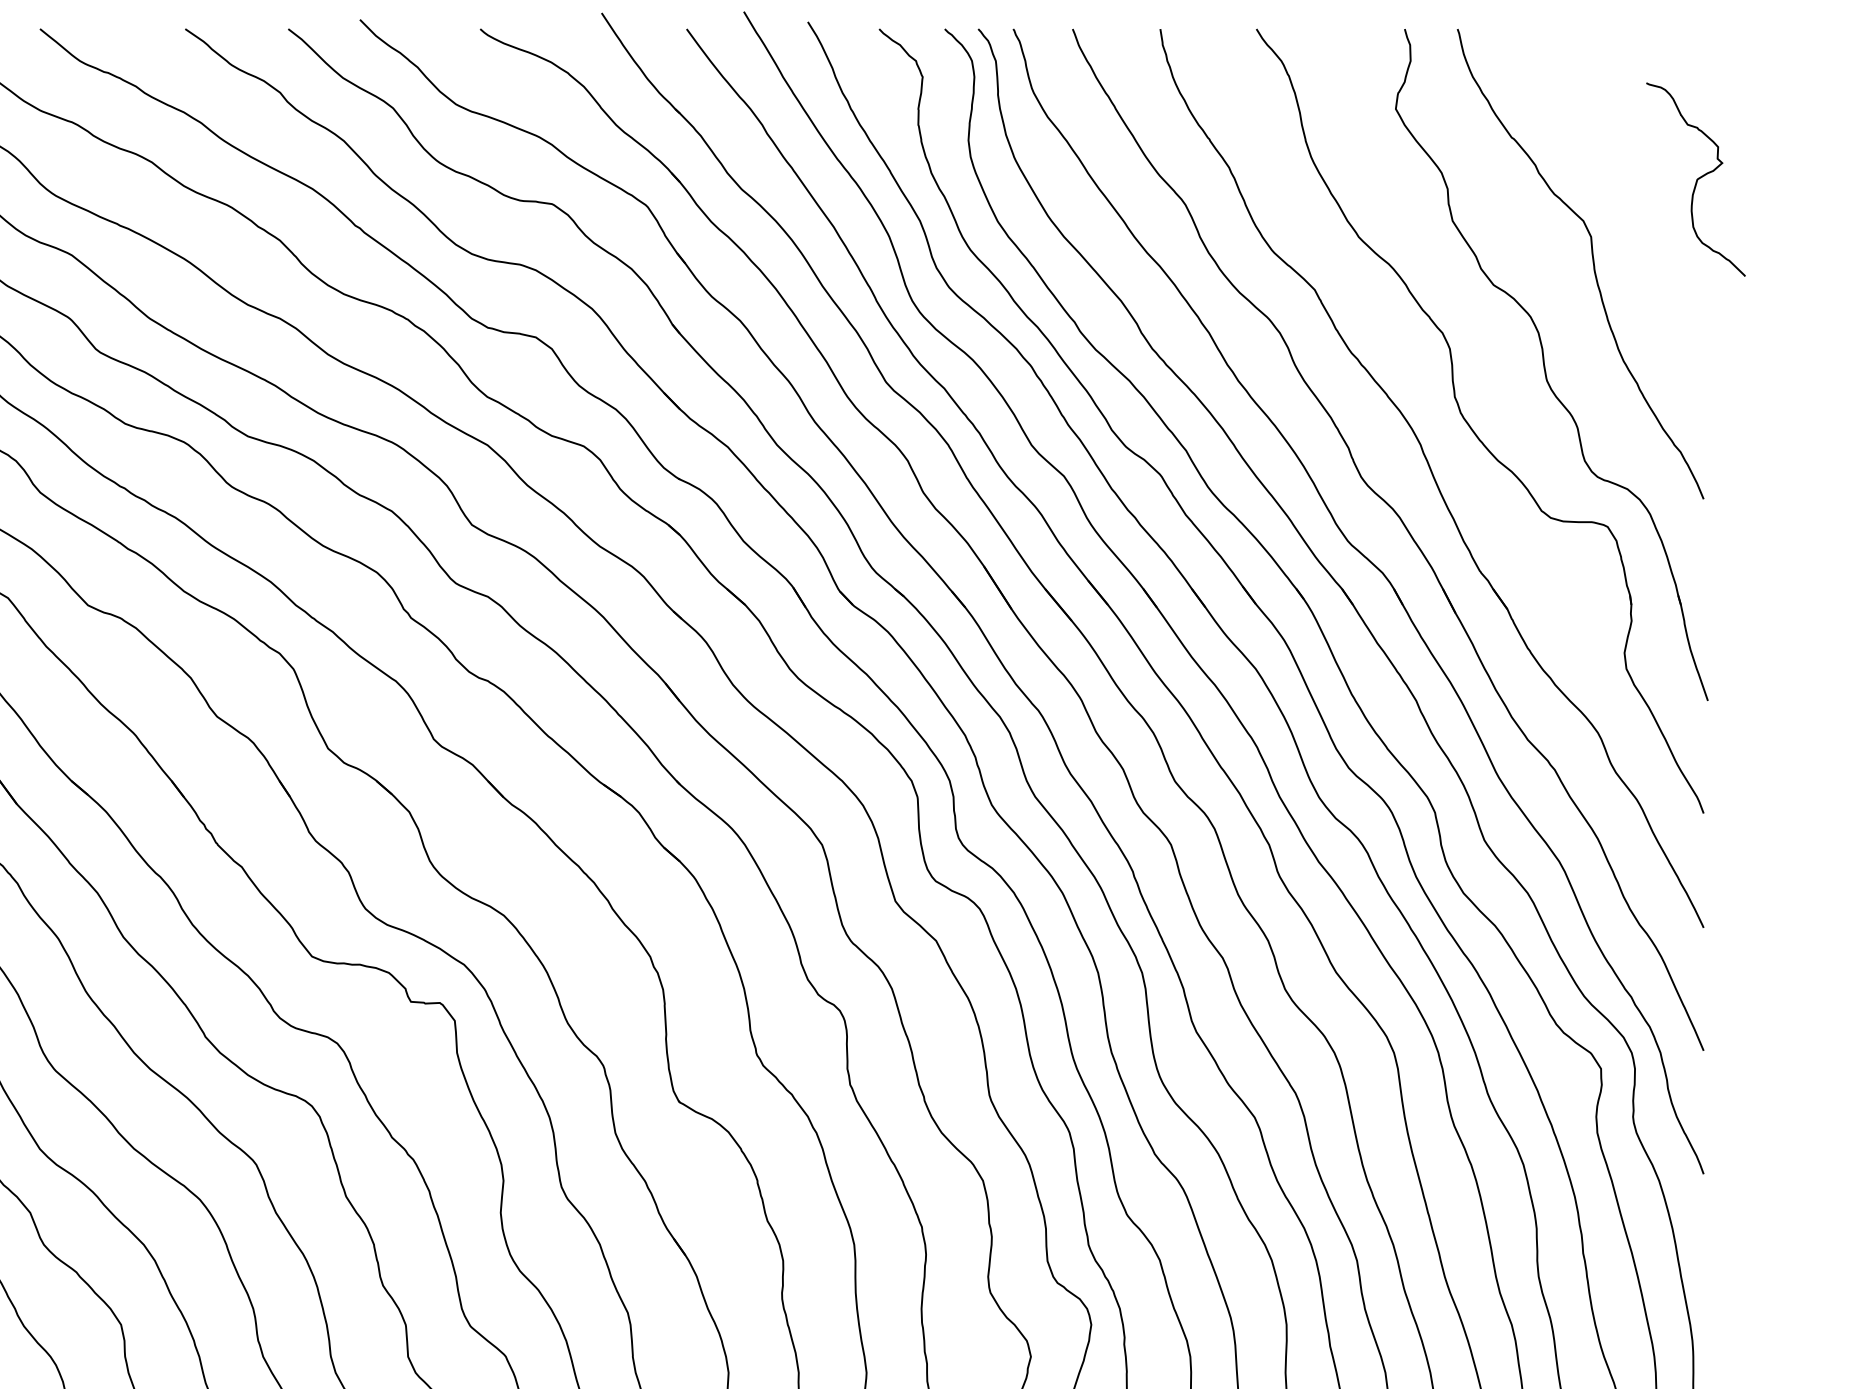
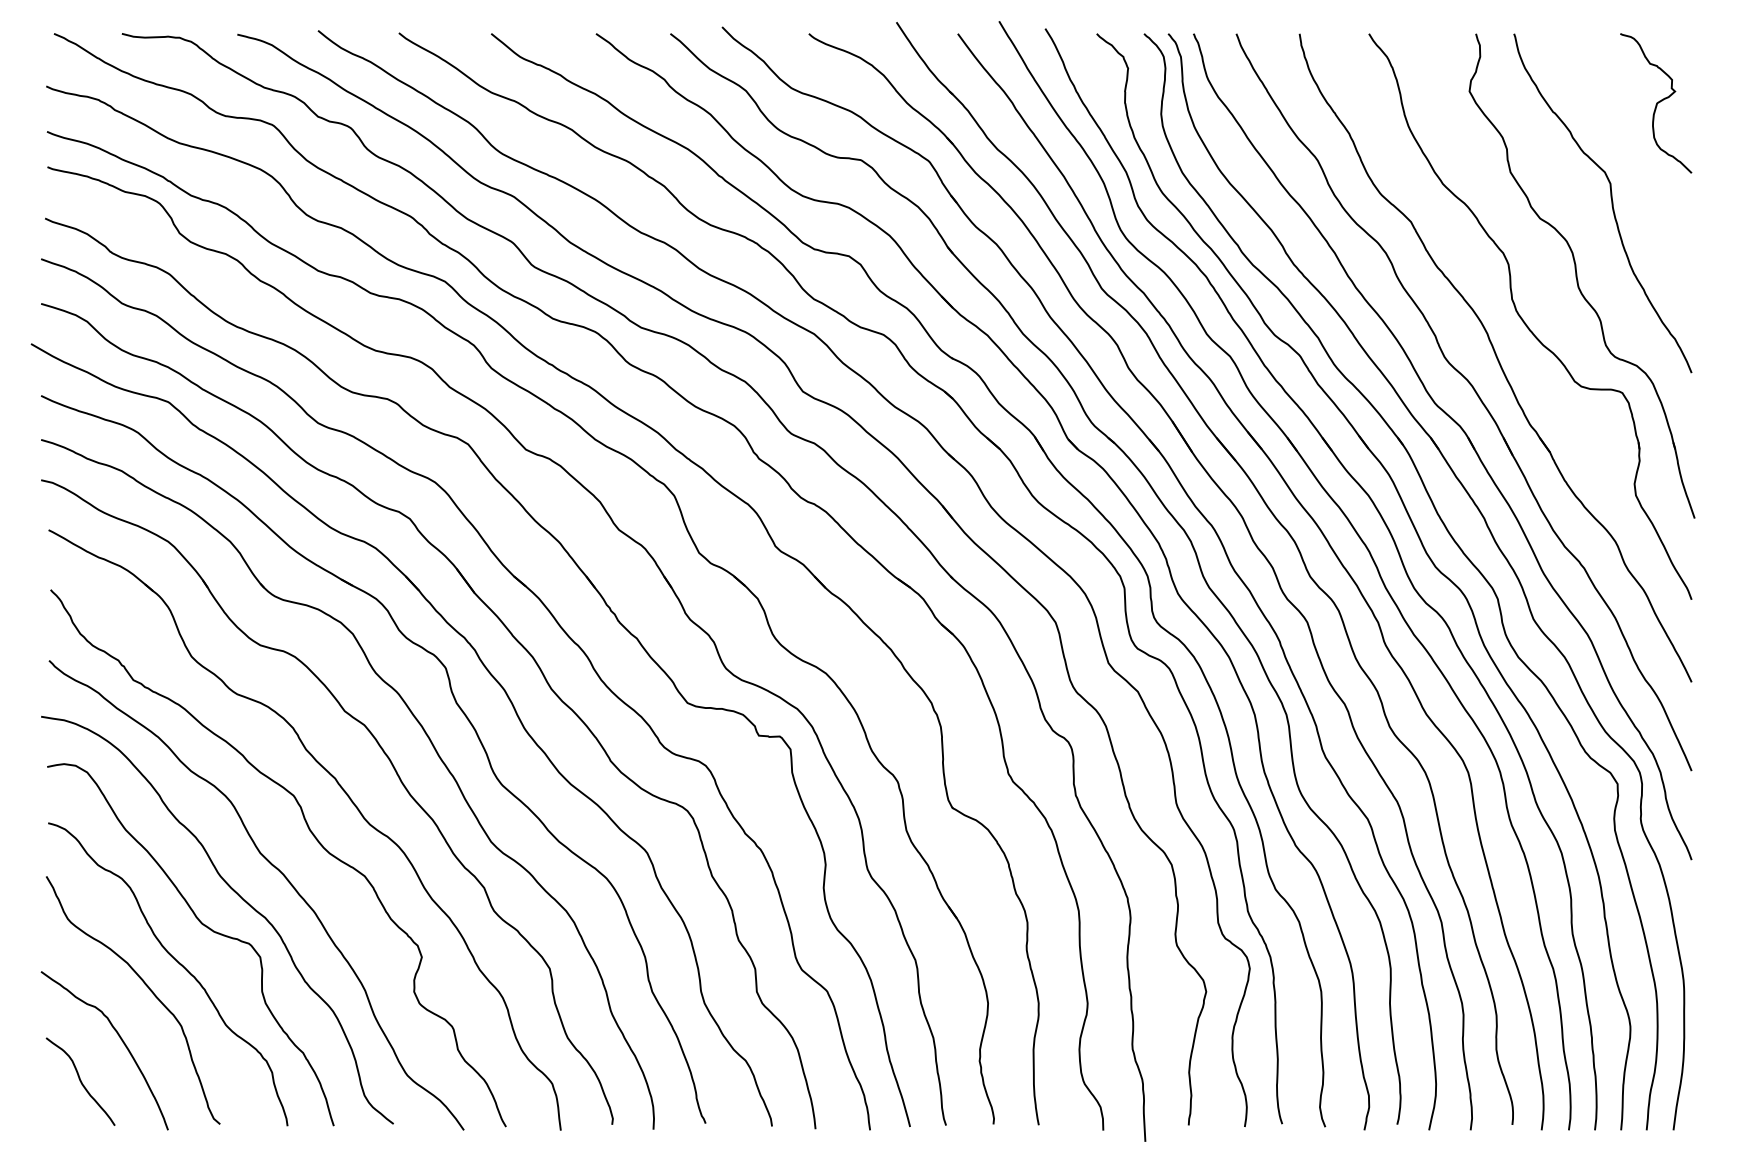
curve: (1696, 179) -> (1656, 103), moved

